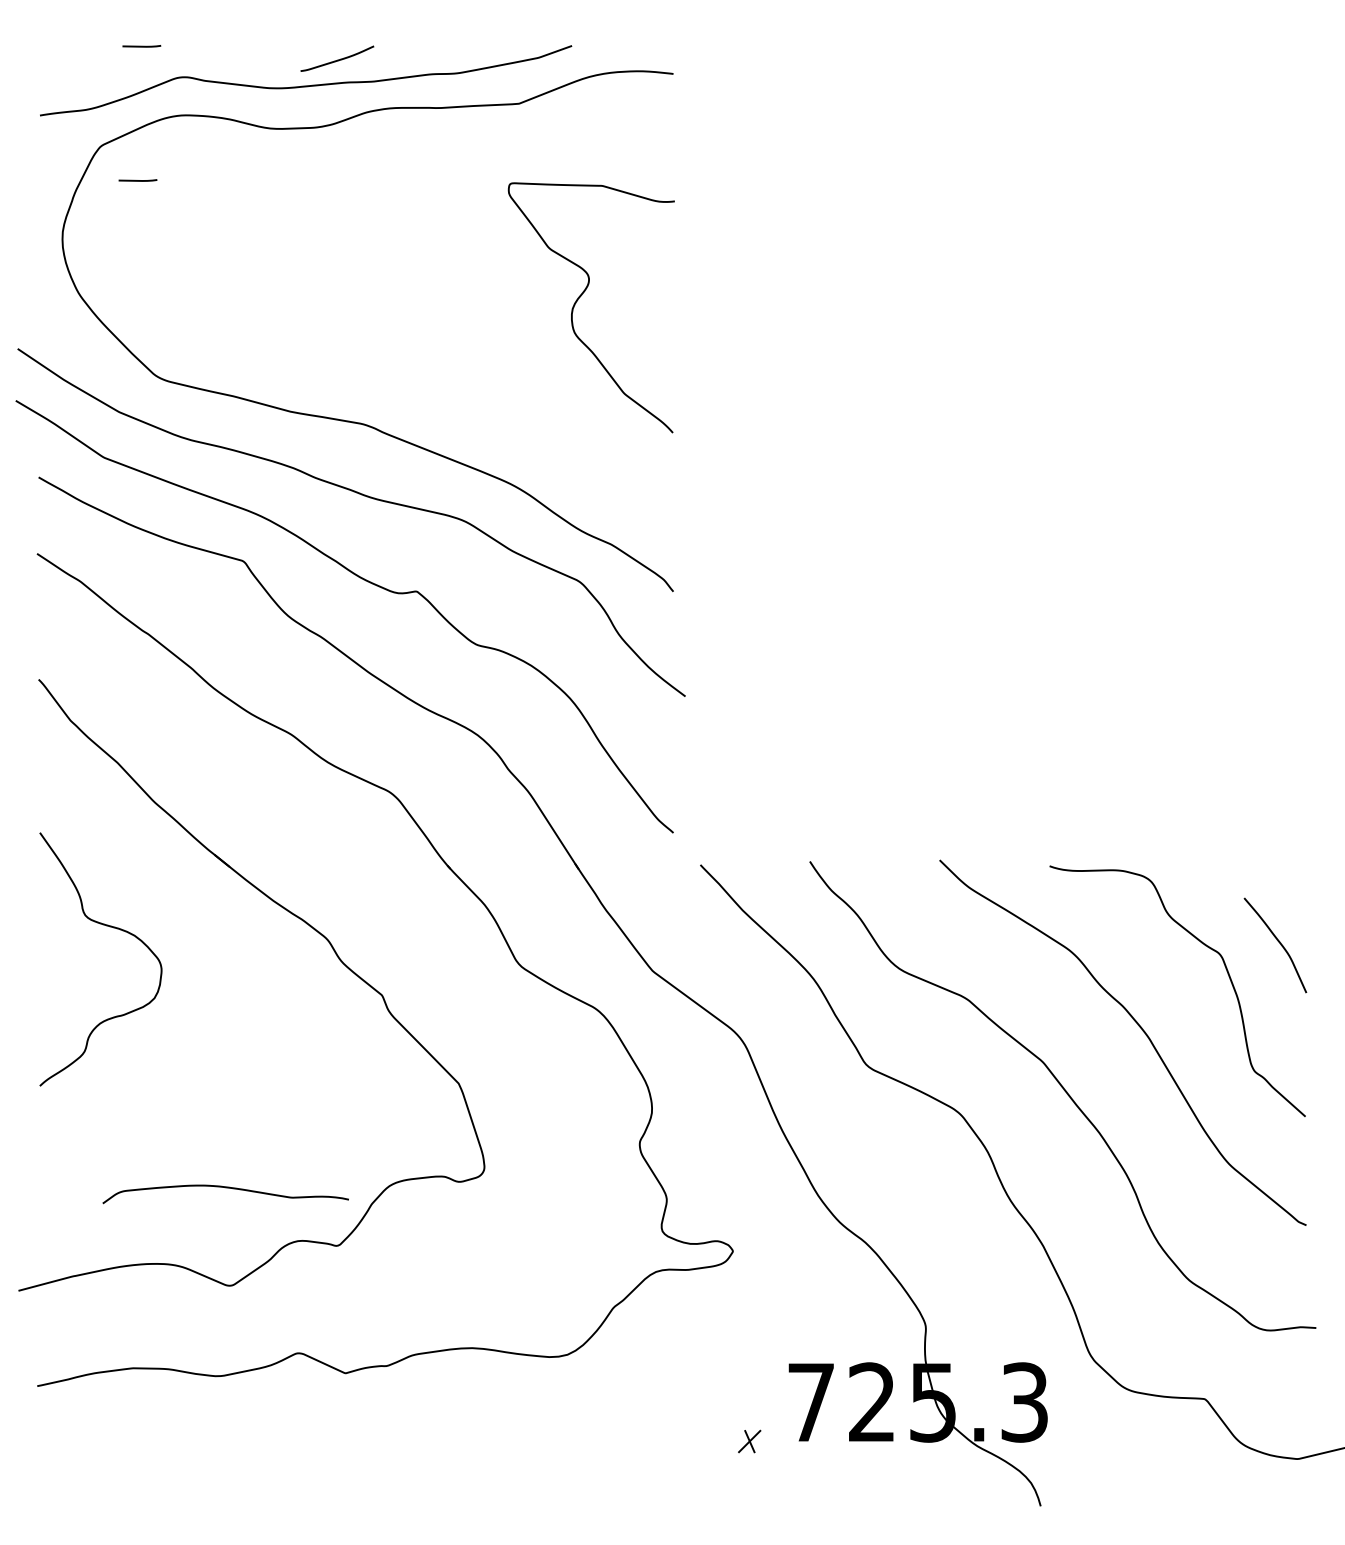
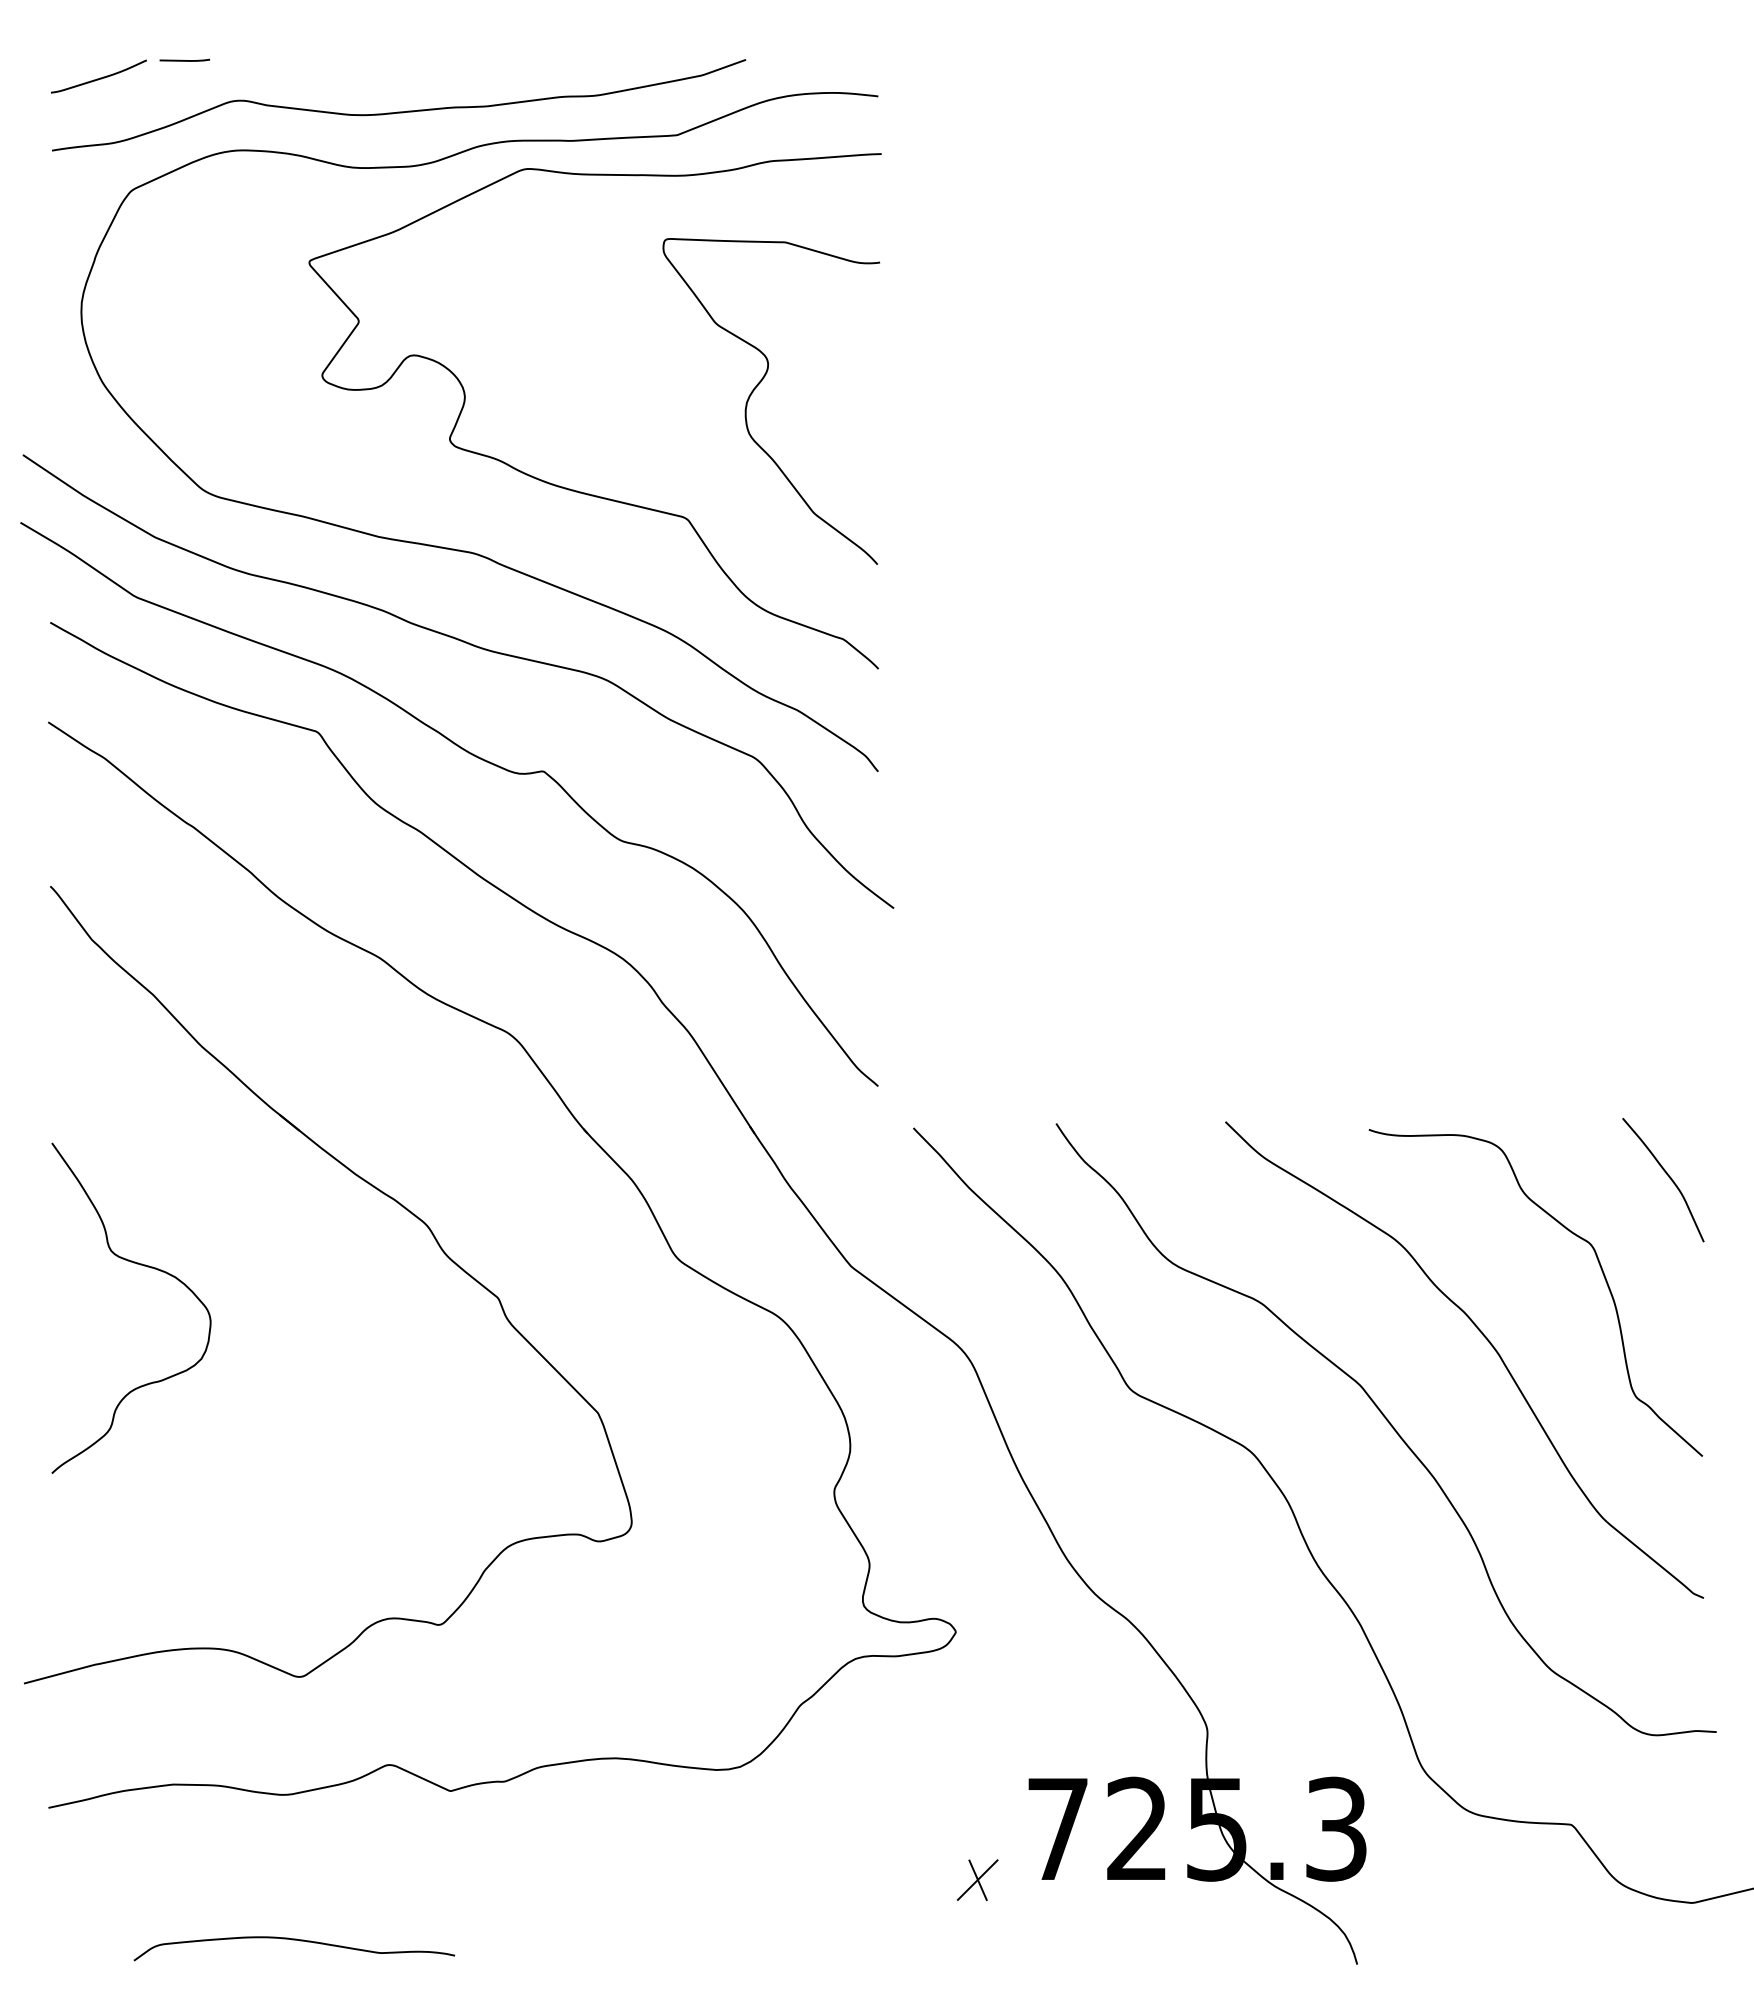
curve: (337, 60) -> (98, 78), moved
line: (137, 180) -> (179, 235), removed
curve: (437, 374) -> (570, 488), added
curve: (107, 926) -> (140, 1265), moved
curve: (1279, 943) -> (1668, 1177), moved
curve: (225, 1188) -> (293, 1940), moved
part: (749, 1441) -> (977, 1879), size x1.43

